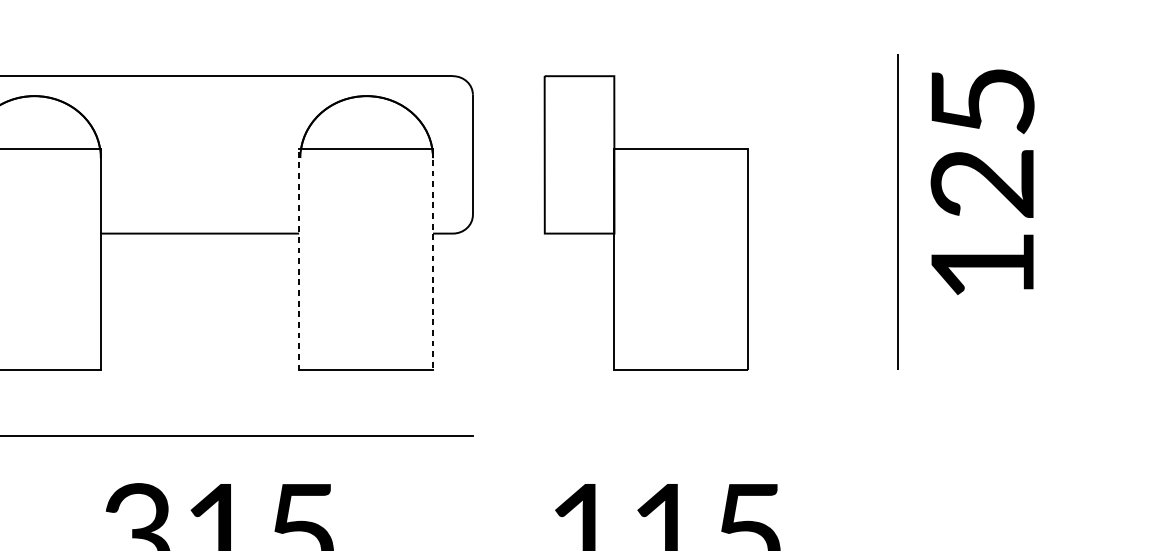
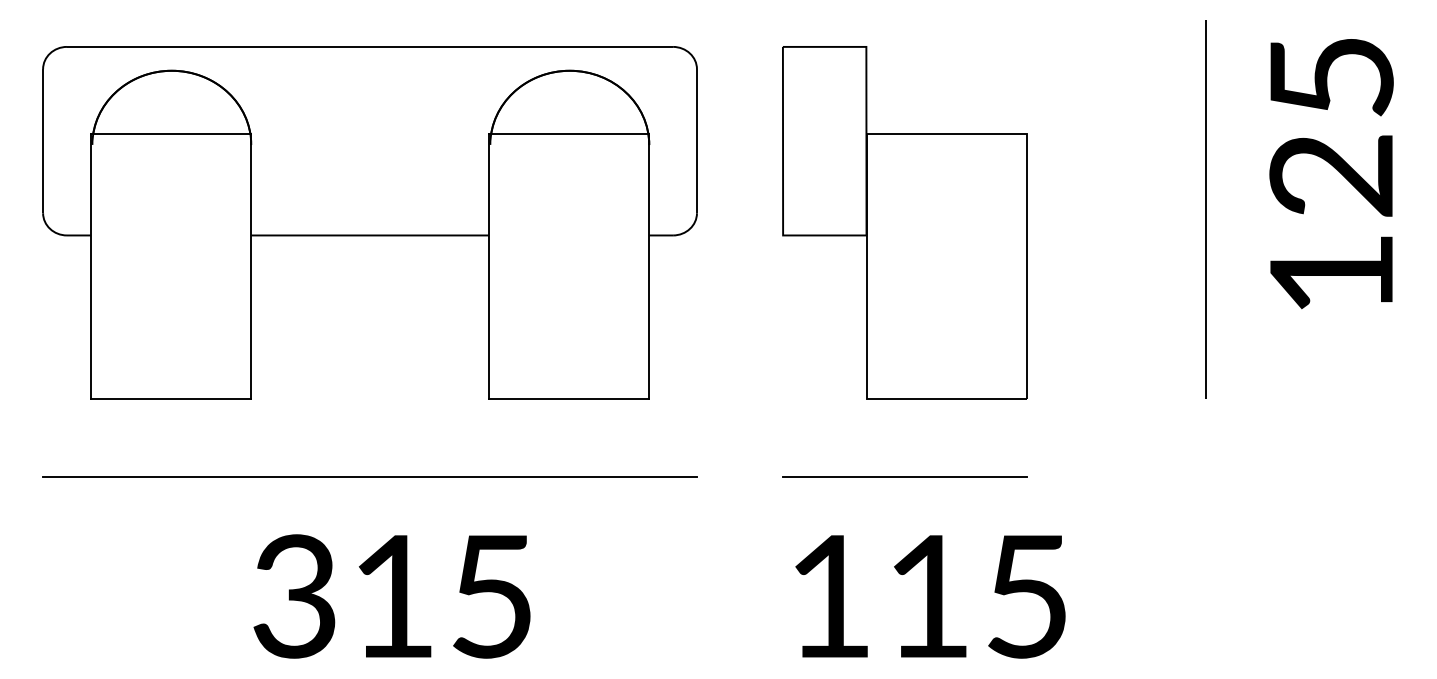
text: (982, 182) -> (1331, 174), moved
line: (298, 259) -> (488, 266), dashed -> solid
line: (433, 260) -> (649, 267), dashed -> solid
line: (646, 435) -> (904, 477), added

